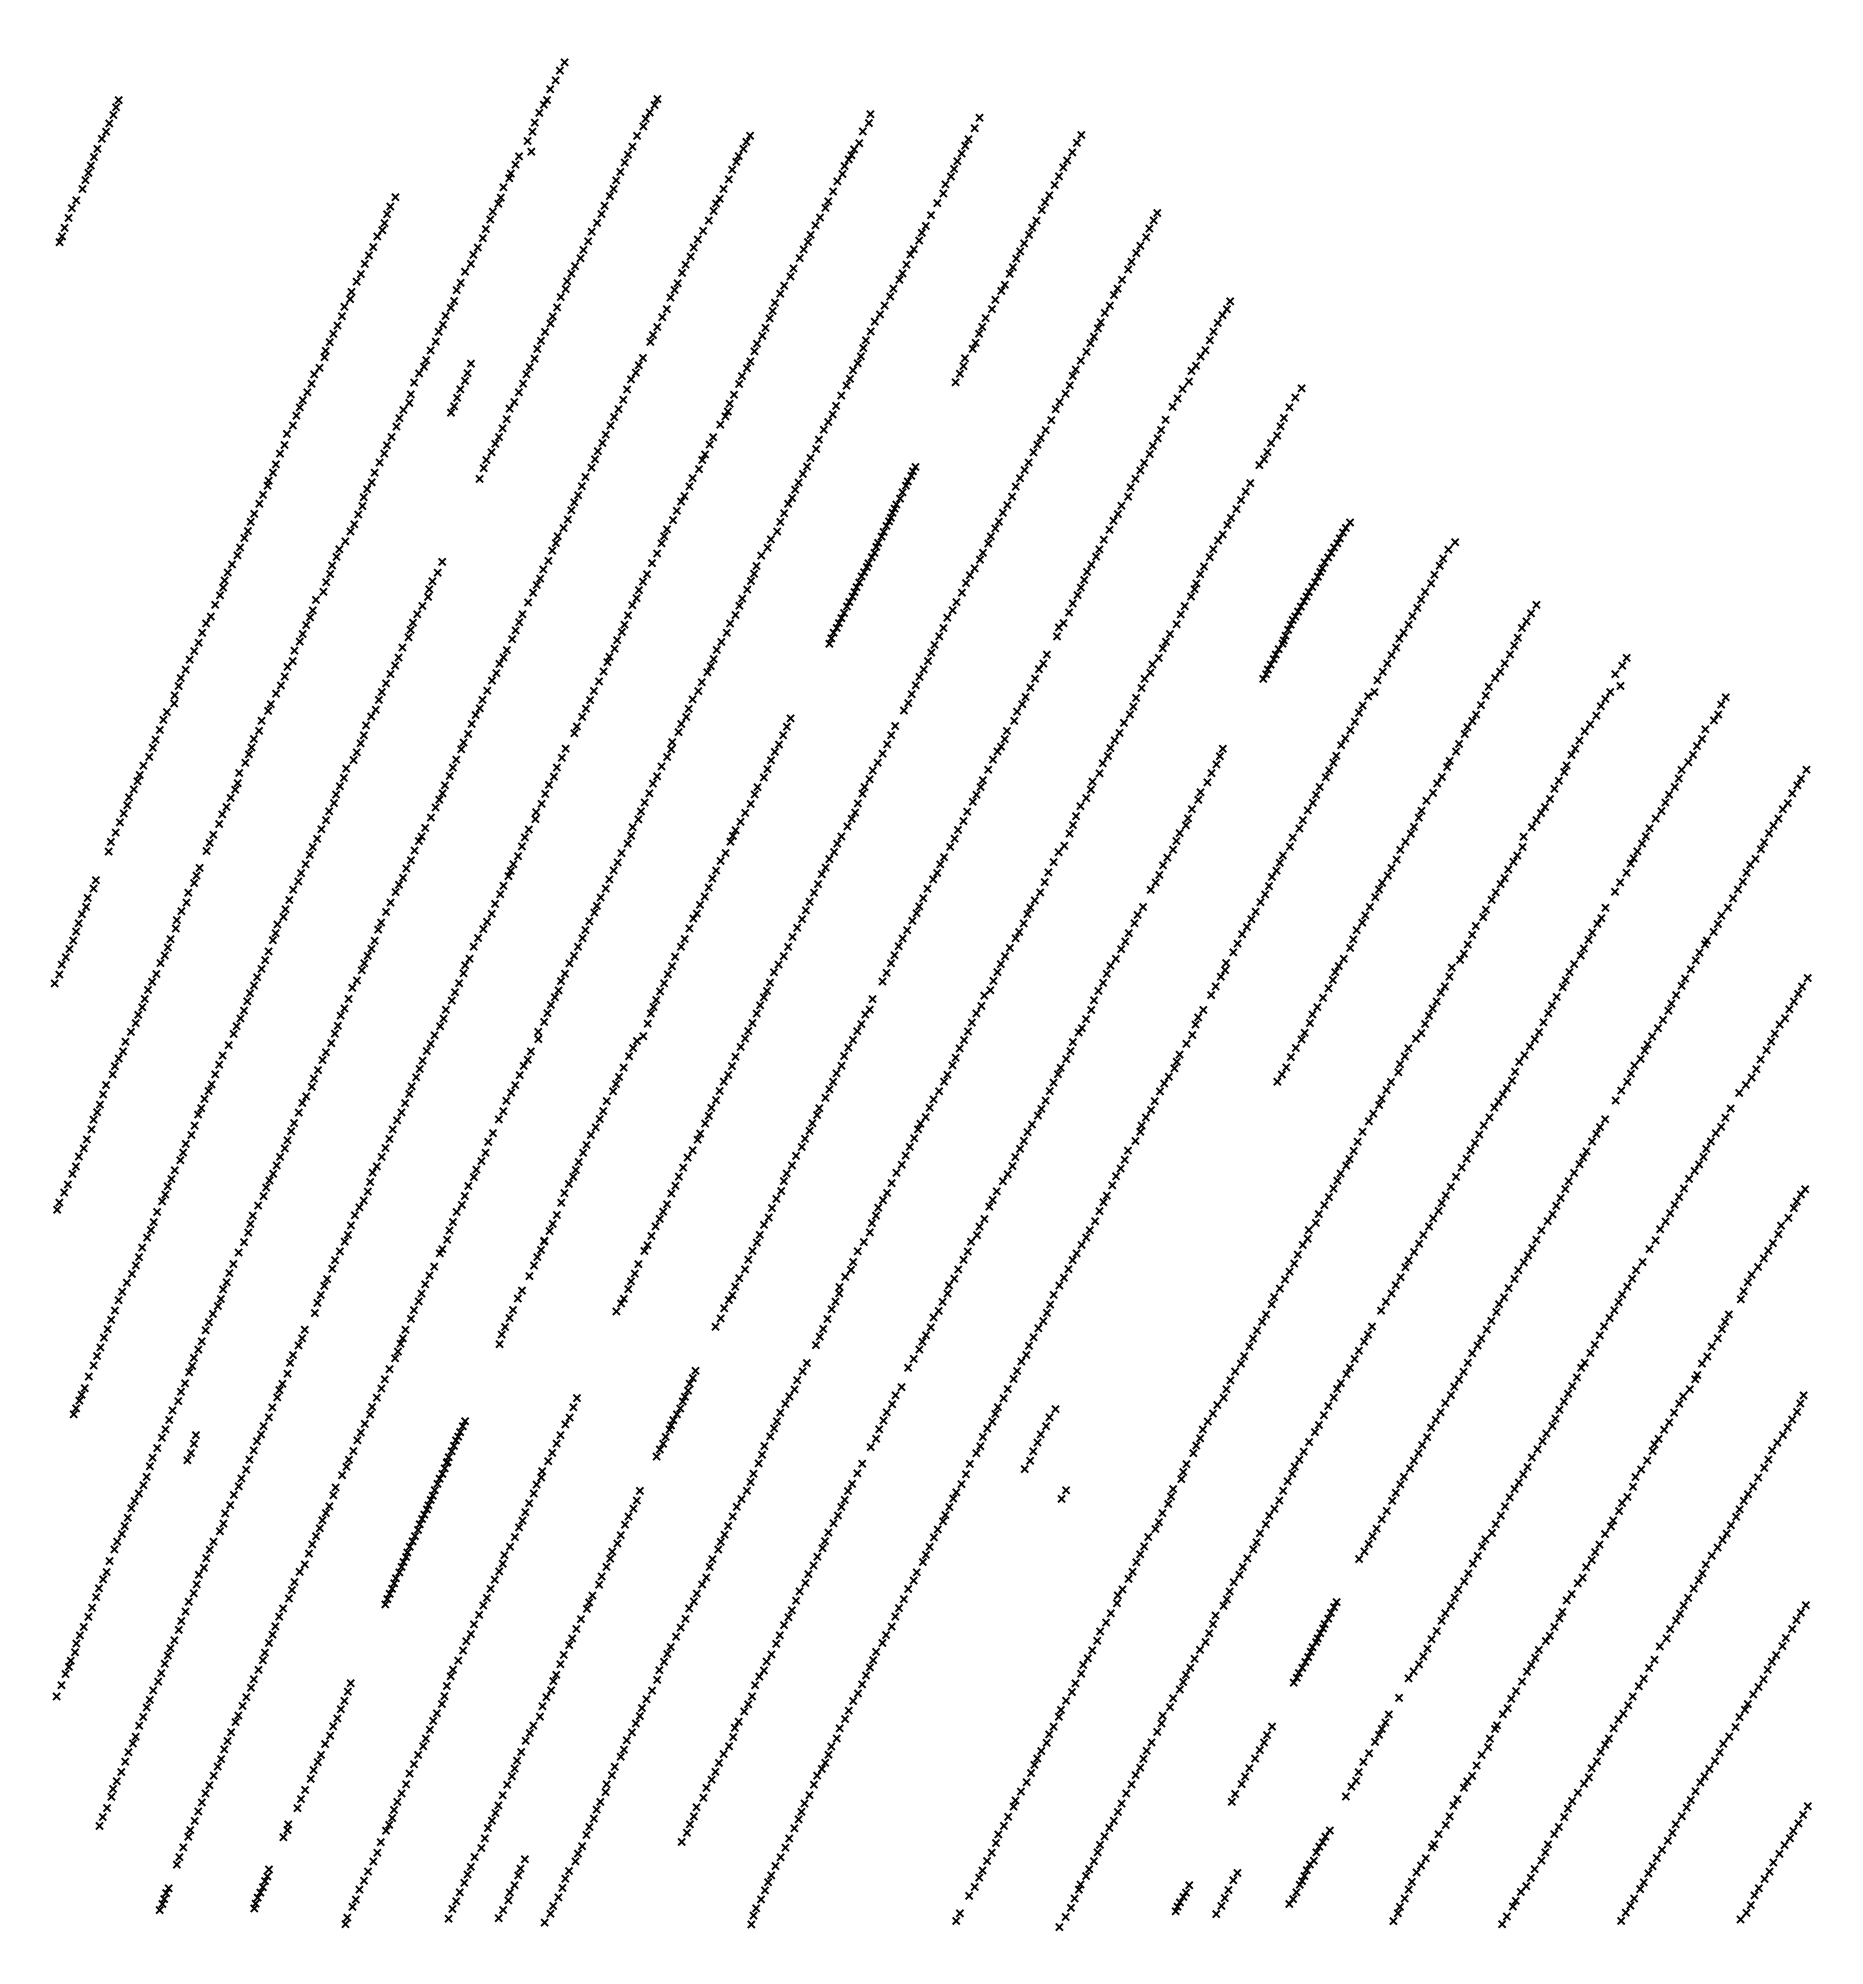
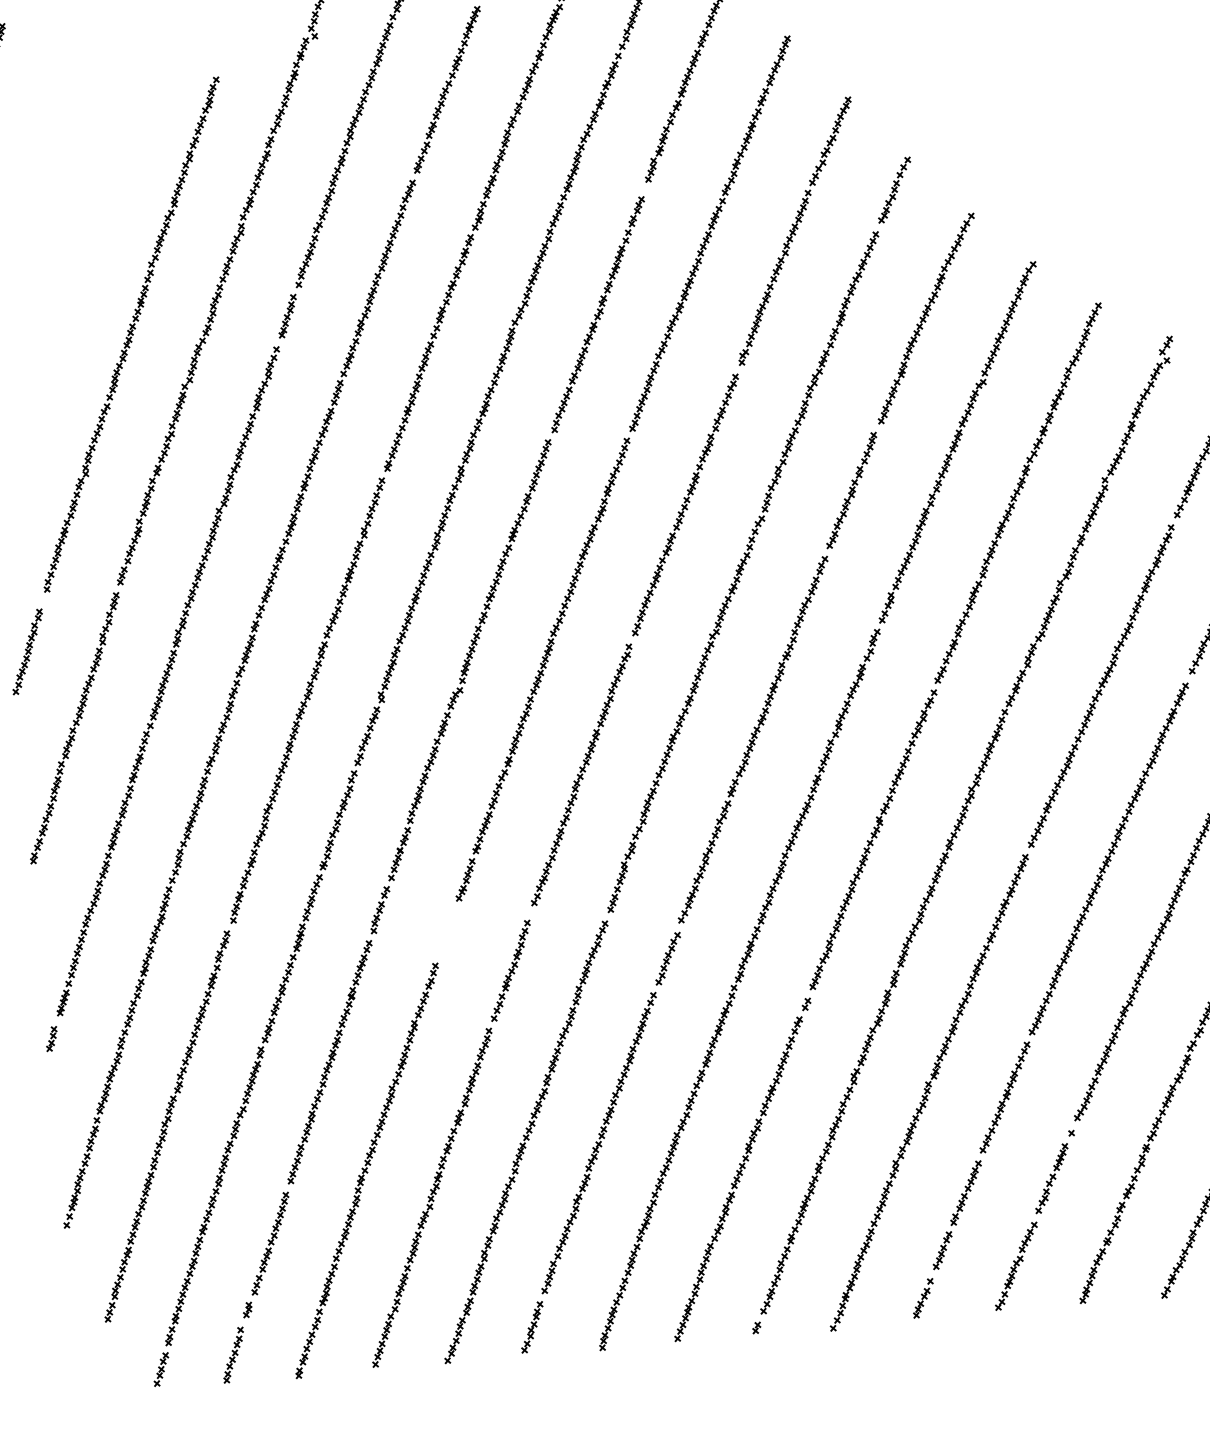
part: (460, 387) -> (287, 315), moved
part: (872, 555) -> (598, 314), size x1.67
part: (1306, 600) -> (926, 318), size x1.67
part: (1172, 1284) -> (873, 839), added
part: (675, 1413) -> (510, 970), size x1.43
part: (1039, 1438) -> (784, 964), removed
part: (191, 1447) -> (51, 1038), moved
part: (424, 1512) -> (329, 1062), size x1.67
part: (1314, 1642) -> (1004, 1097), size x1.67
part: (952, 1717) -> (738, 1178), added
part: (1309, 1866) -> (1016, 1265), size x1.43
part: (261, 1888) -> (233, 1354), size x1.67
part: (511, 1888) -> (532, 1327), moved
part: (1226, 1893) -> (942, 1250), moved
part: (1182, 1897) -> (923, 1297), size x1.67
part: (163, 1899) -> (160, 1369), size x1.67

